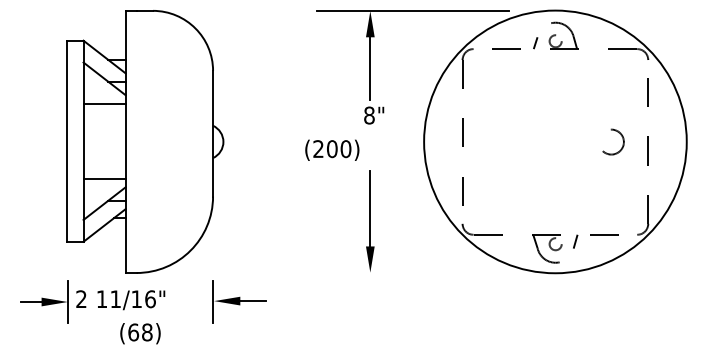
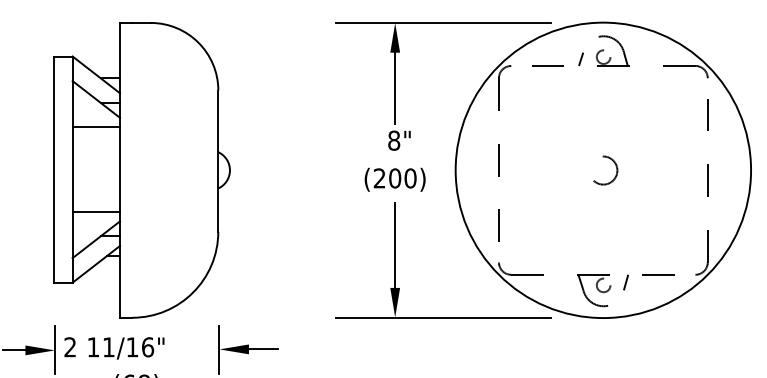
circle: (613, 141) -> (605, 169), moved
text: (332, 149) -> (395, 178), moved
line: (412, 273) -> (442, 318), added

